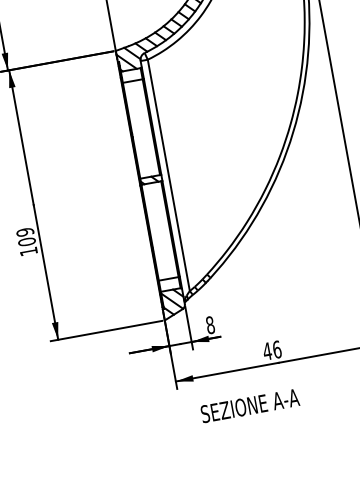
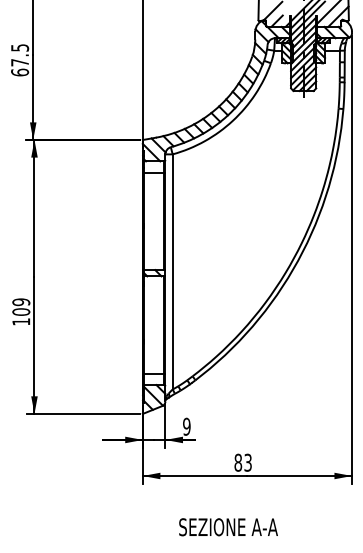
text: (210, 325) -> (186, 426), 8 -> 9
text: (272, 350) -> (243, 462), 46 -> 83
text: (250, 406) -> (228, 527), moved

